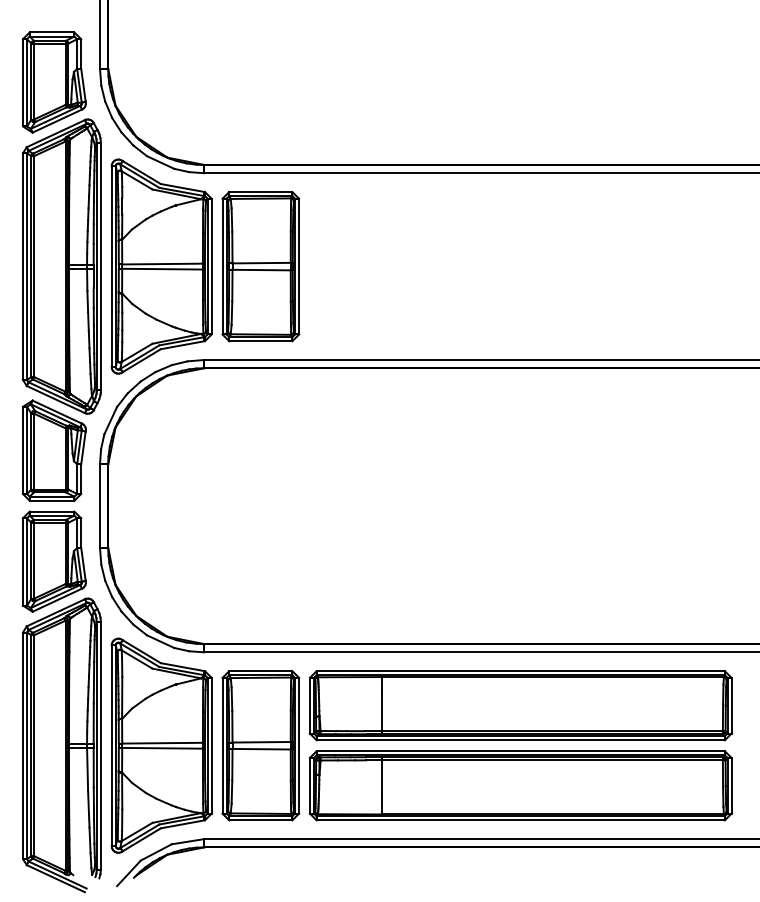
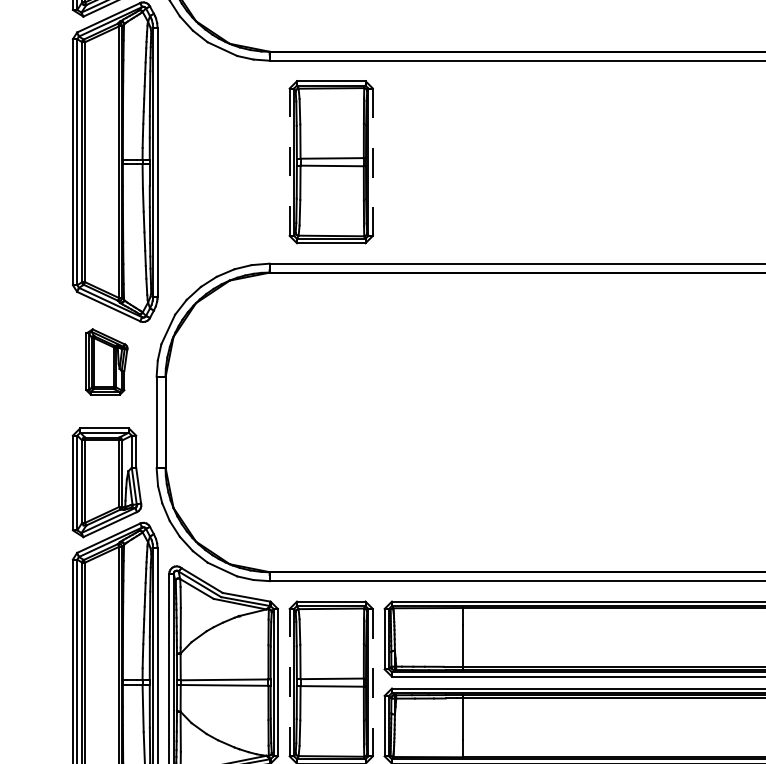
part: (161, 266) -> (223, 162), removed
line: (222, 266) -> (289, 162), solid -> dashed
line: (299, 266) -> (373, 162), solid -> dashed
part: (53, 450) -> (106, 361), size x0.6
line: (222, 745) -> (289, 682), solid -> dashed
line: (299, 745) -> (373, 682), solid -> dashed

